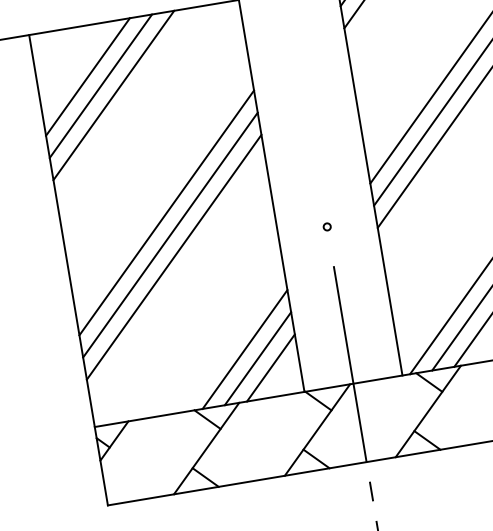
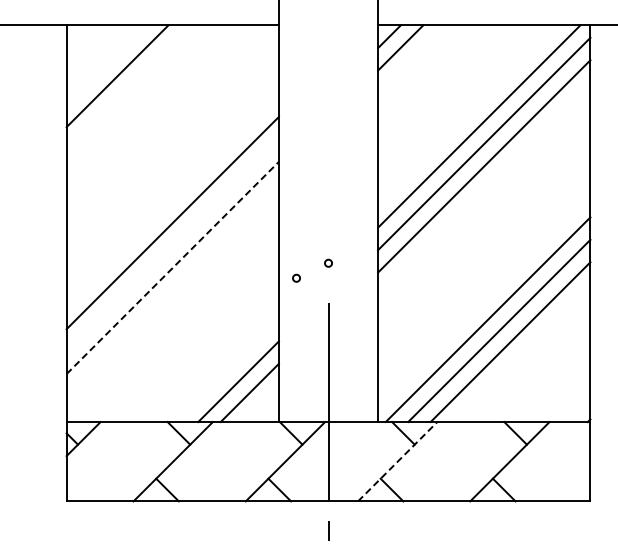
line: (100, 86) -> (128, 87), removed
line: (113, 95) -> (139, 98), removed
line: (170, 235) -> (172, 245), removed
circle: (297, 246) -> (296, 277), added
line: (174, 256) -> (173, 267), solid -> dashed
line: (244, 349) -> (226, 370), removed
line: (429, 411) -> (398, 461), solid -> dashed

